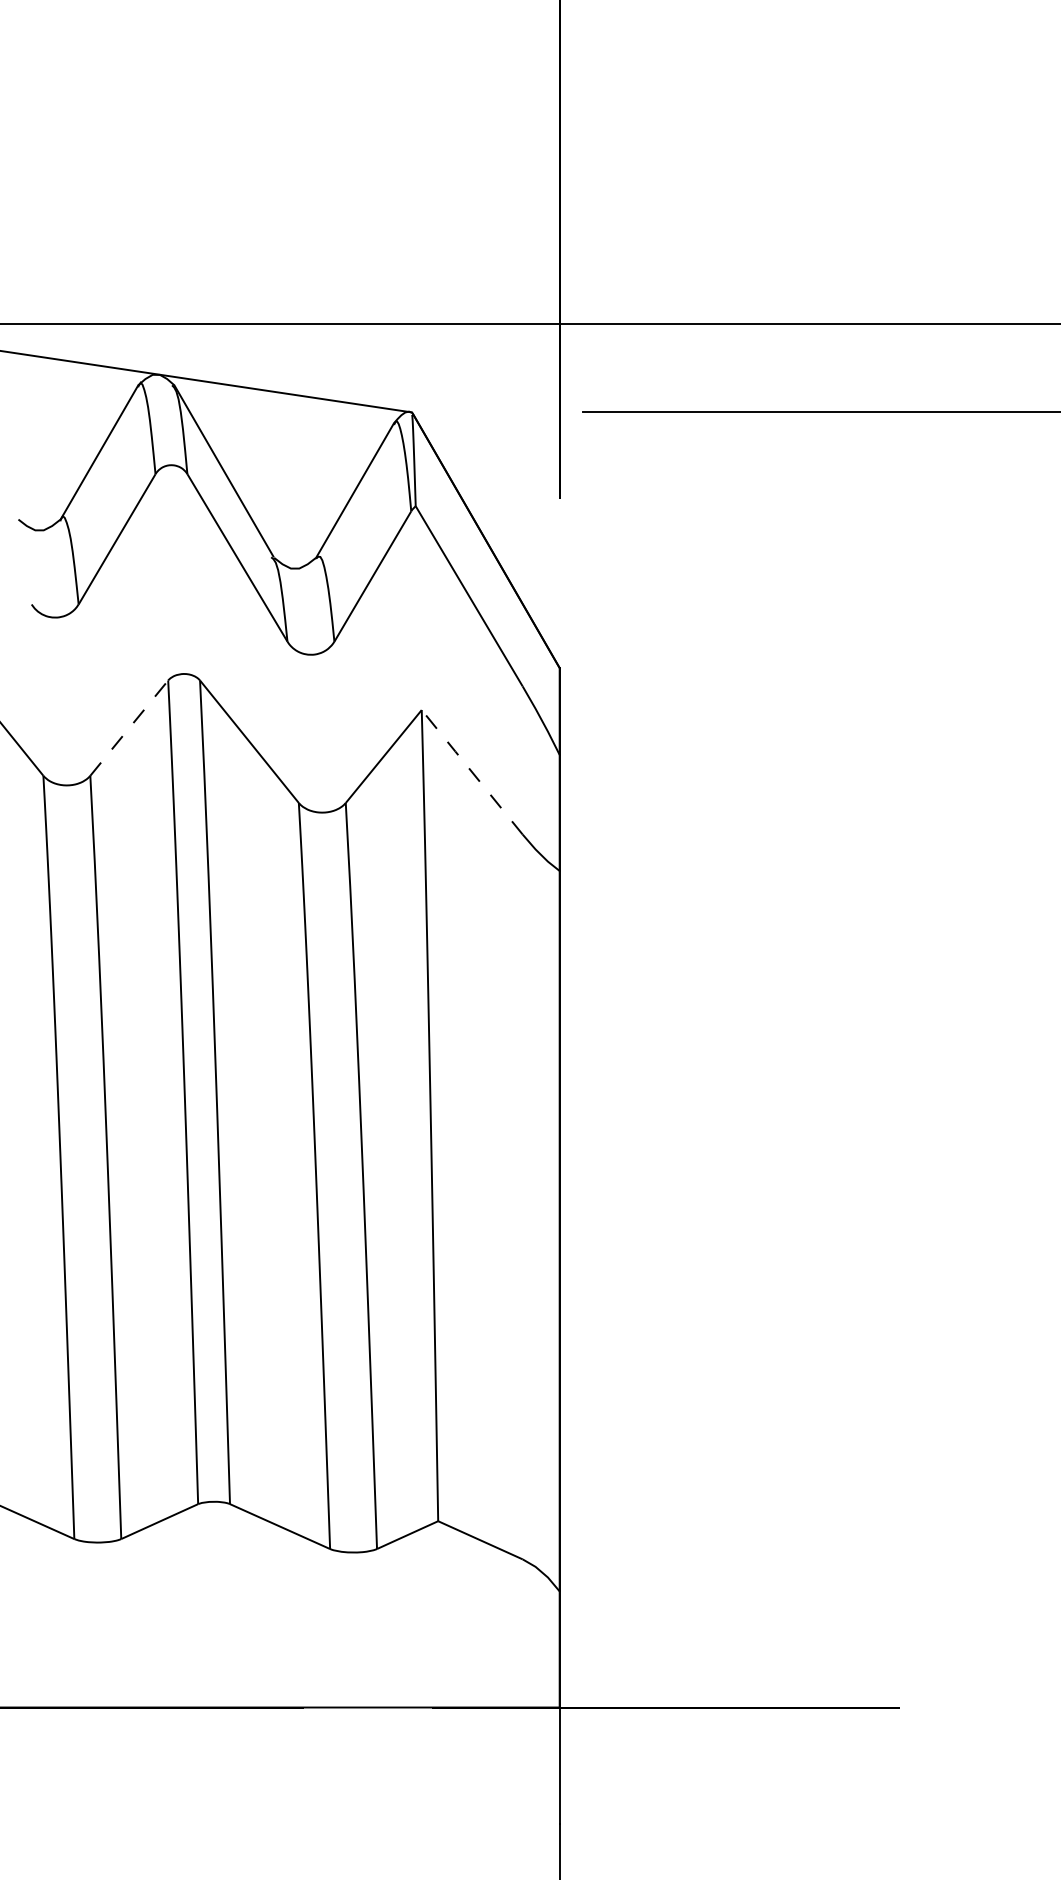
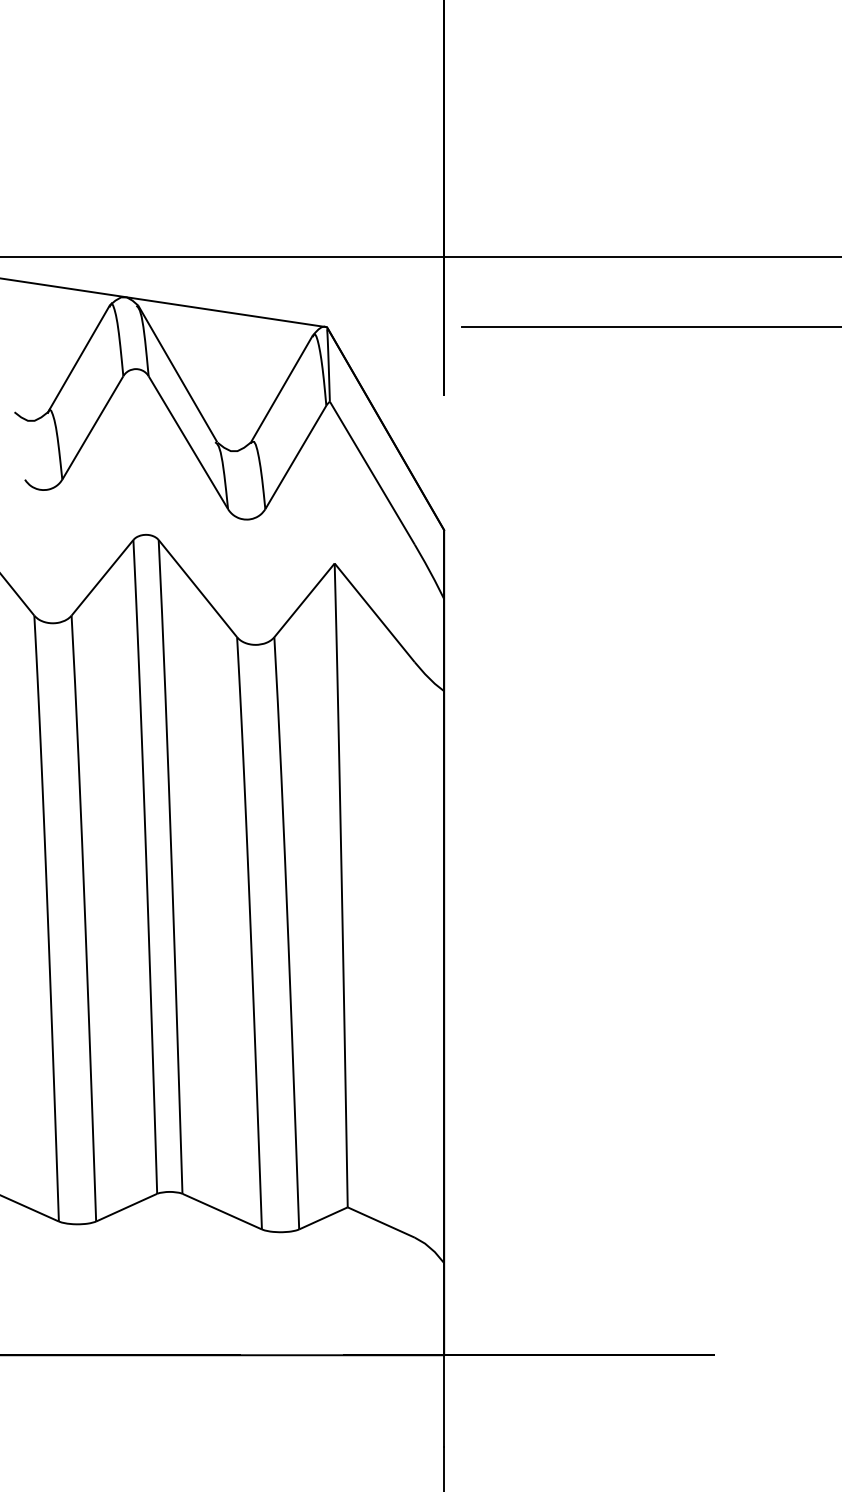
line: (129, 728) -> (102, 578), dashed -> solid
line: (472, 772) -> (374, 613), dashed -> solid

